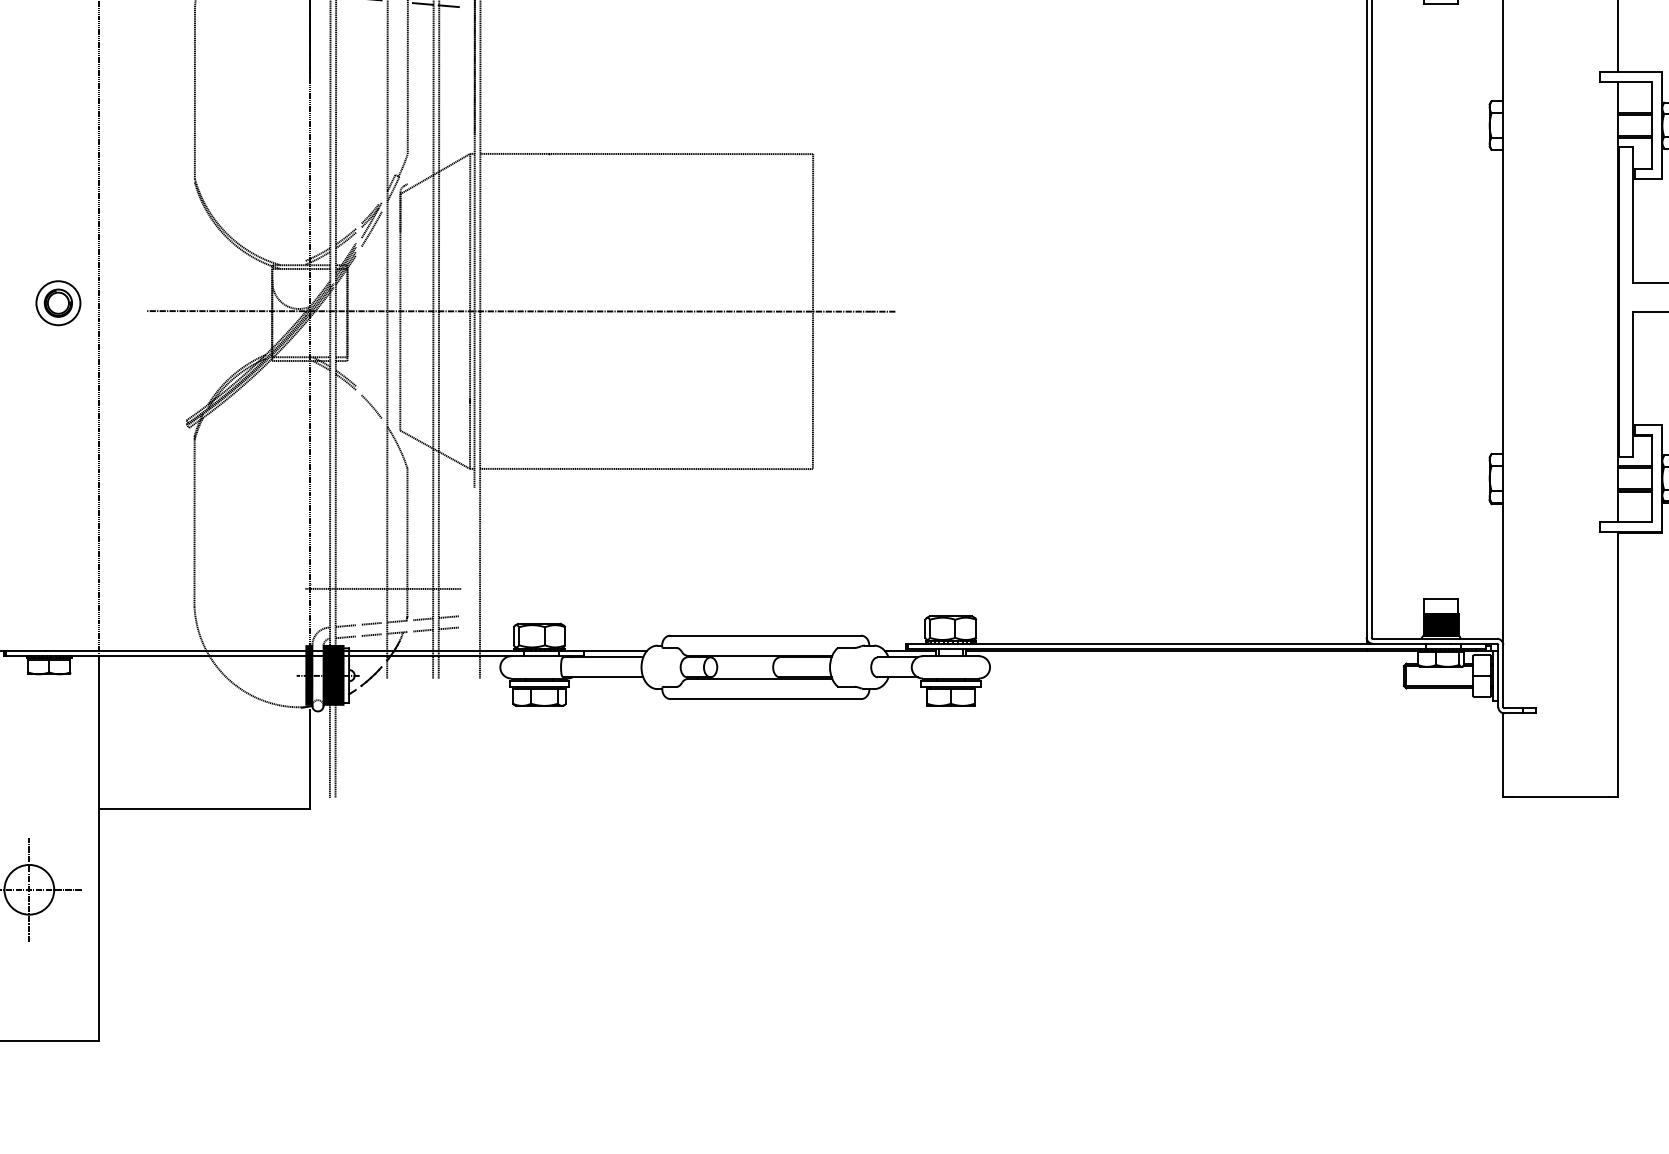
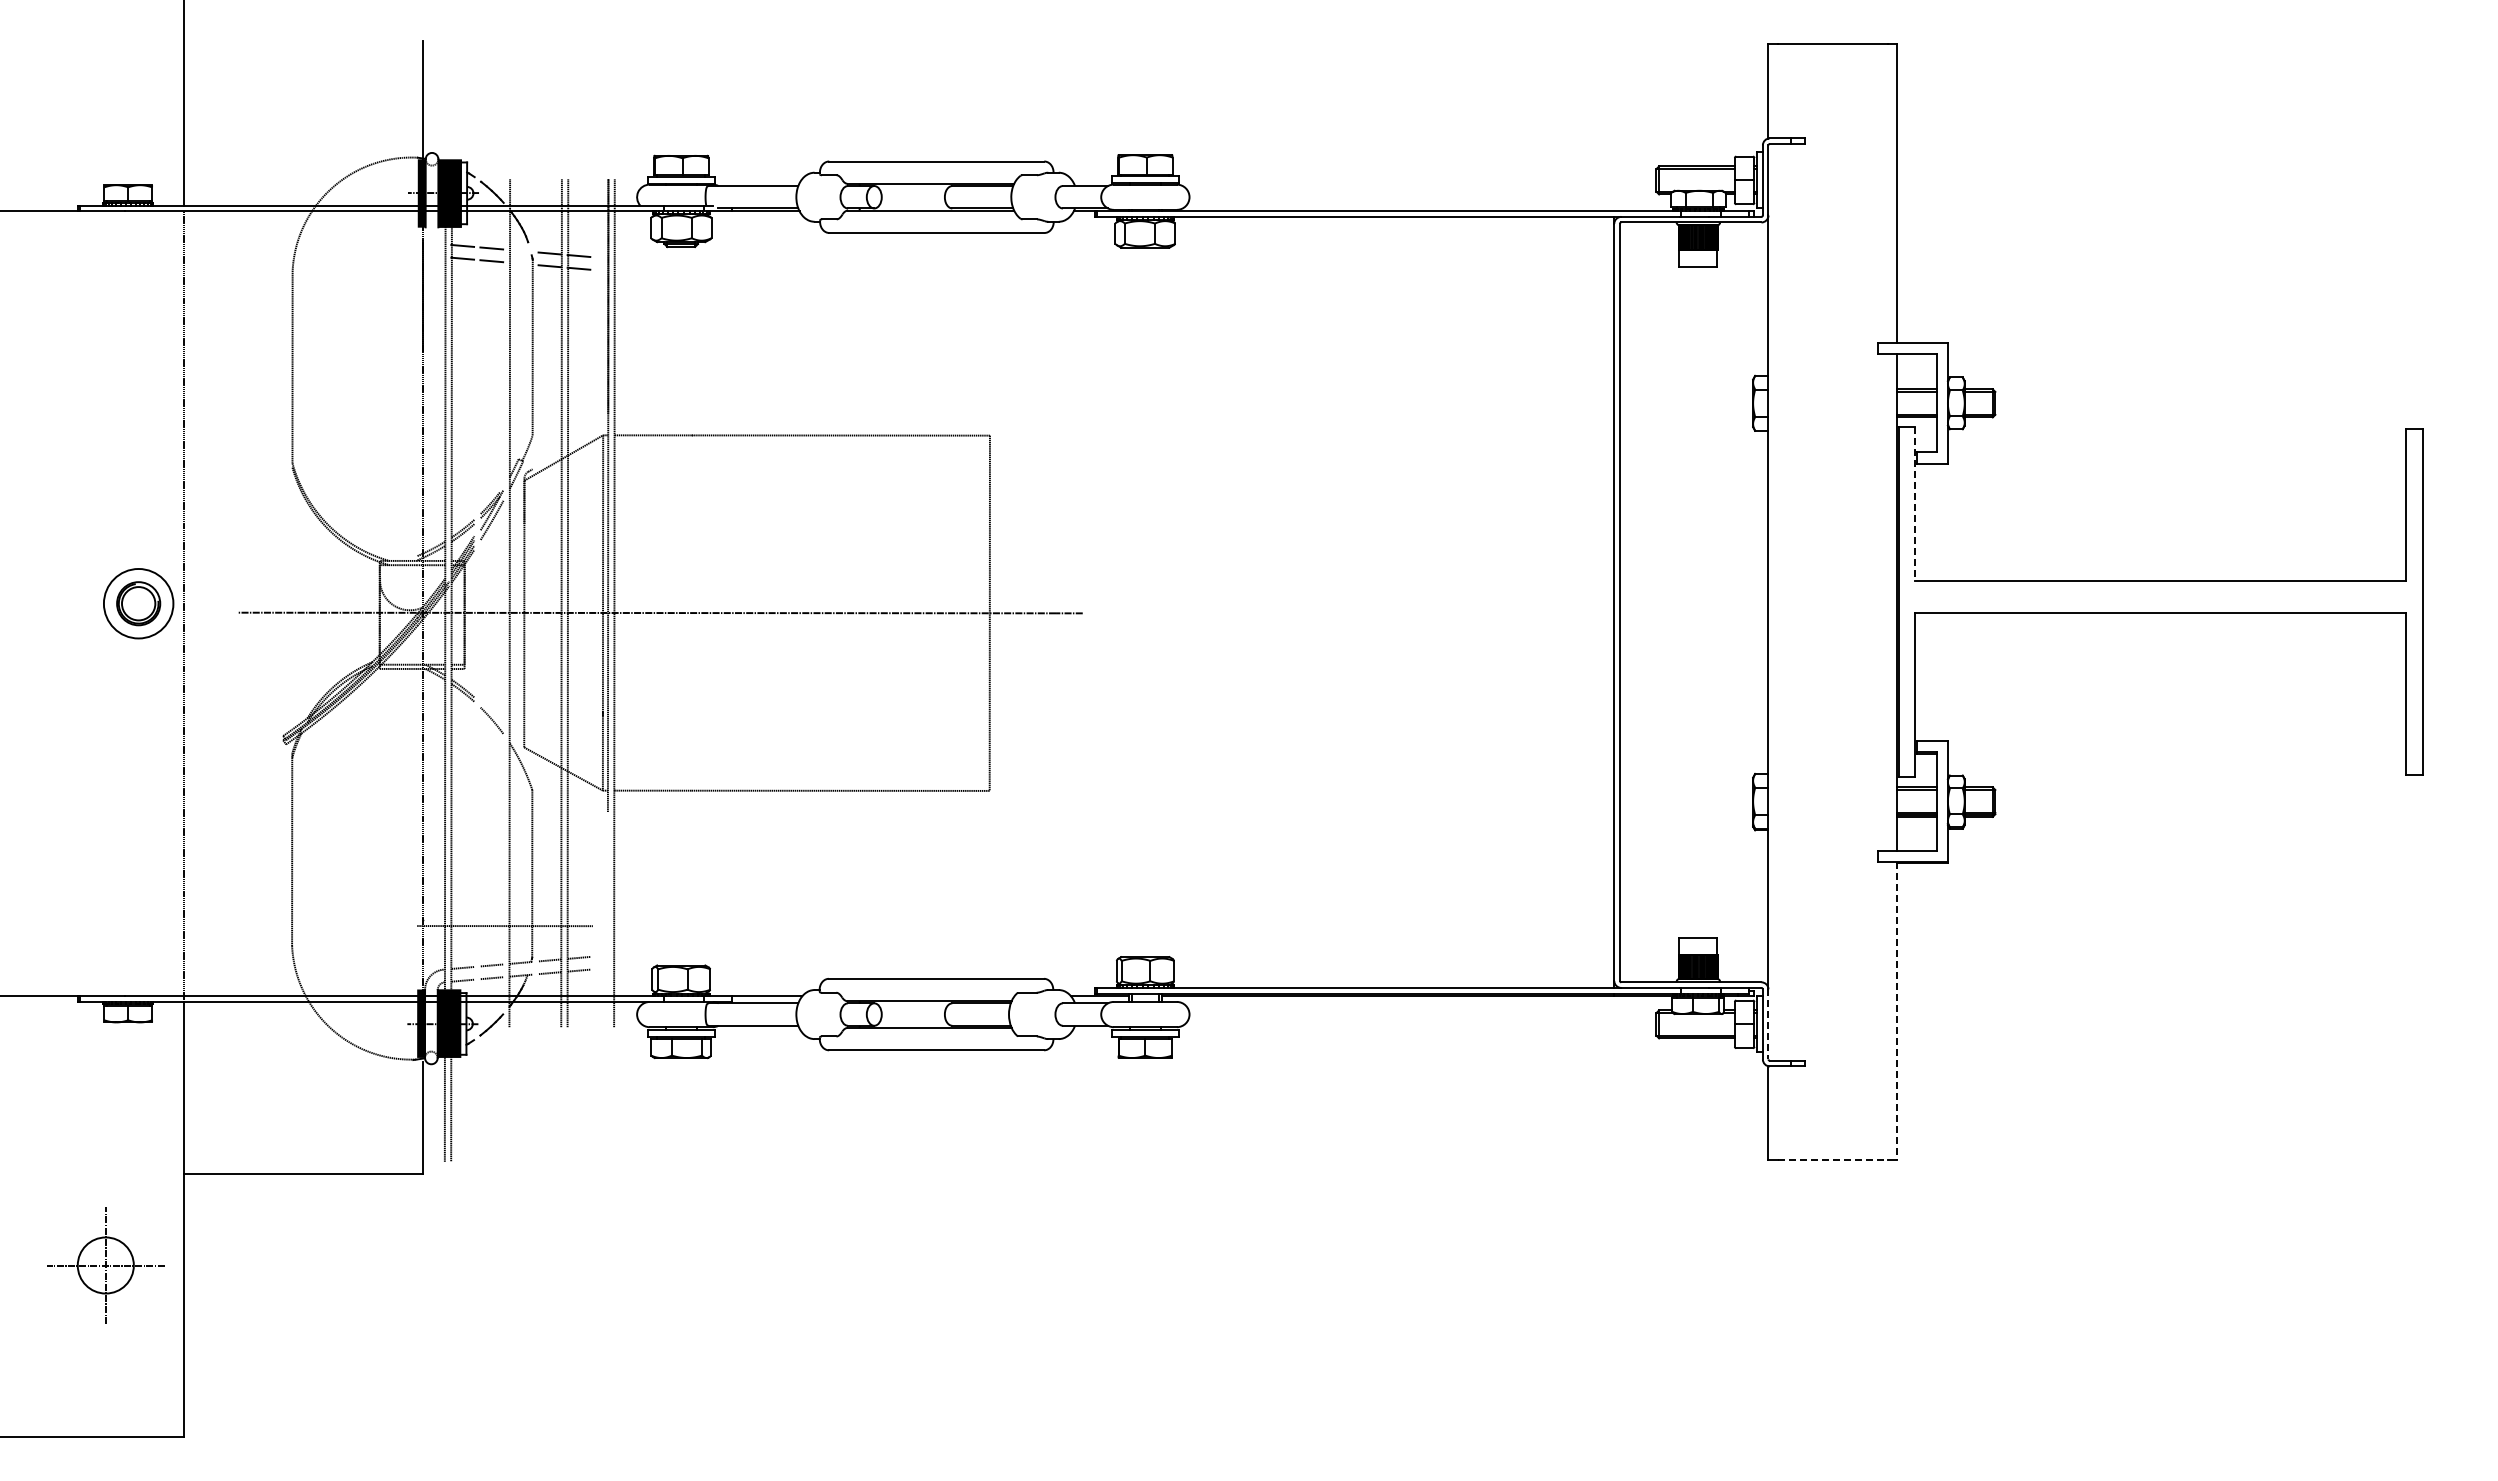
line: (1633, 215) -> (1915, 504), solid -> dashed
part: (58, 302) -> (138, 603), size x1.4
line: (1617, 664) -> (1897, 1011), solid -> dashed
line: (1503, 676) -> (1768, 1024), solid -> dashed
line: (1560, 796) -> (1832, 1160), solid -> dashed

